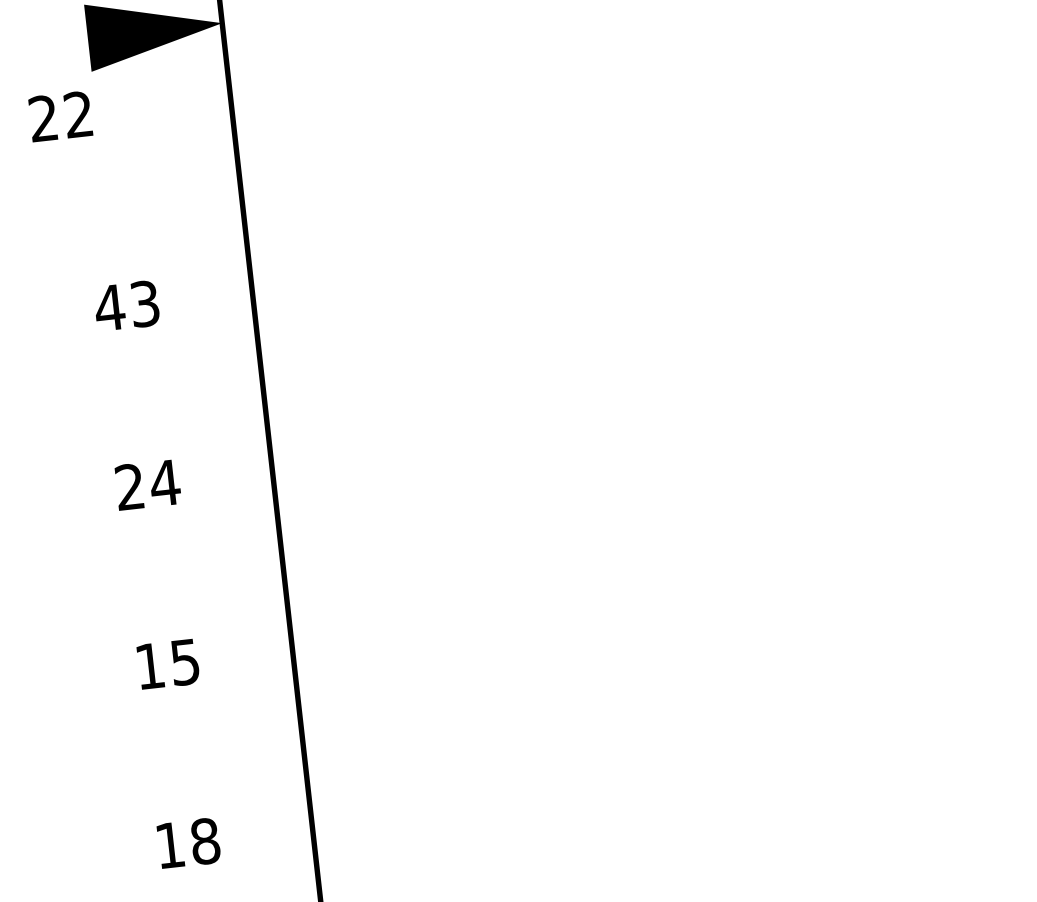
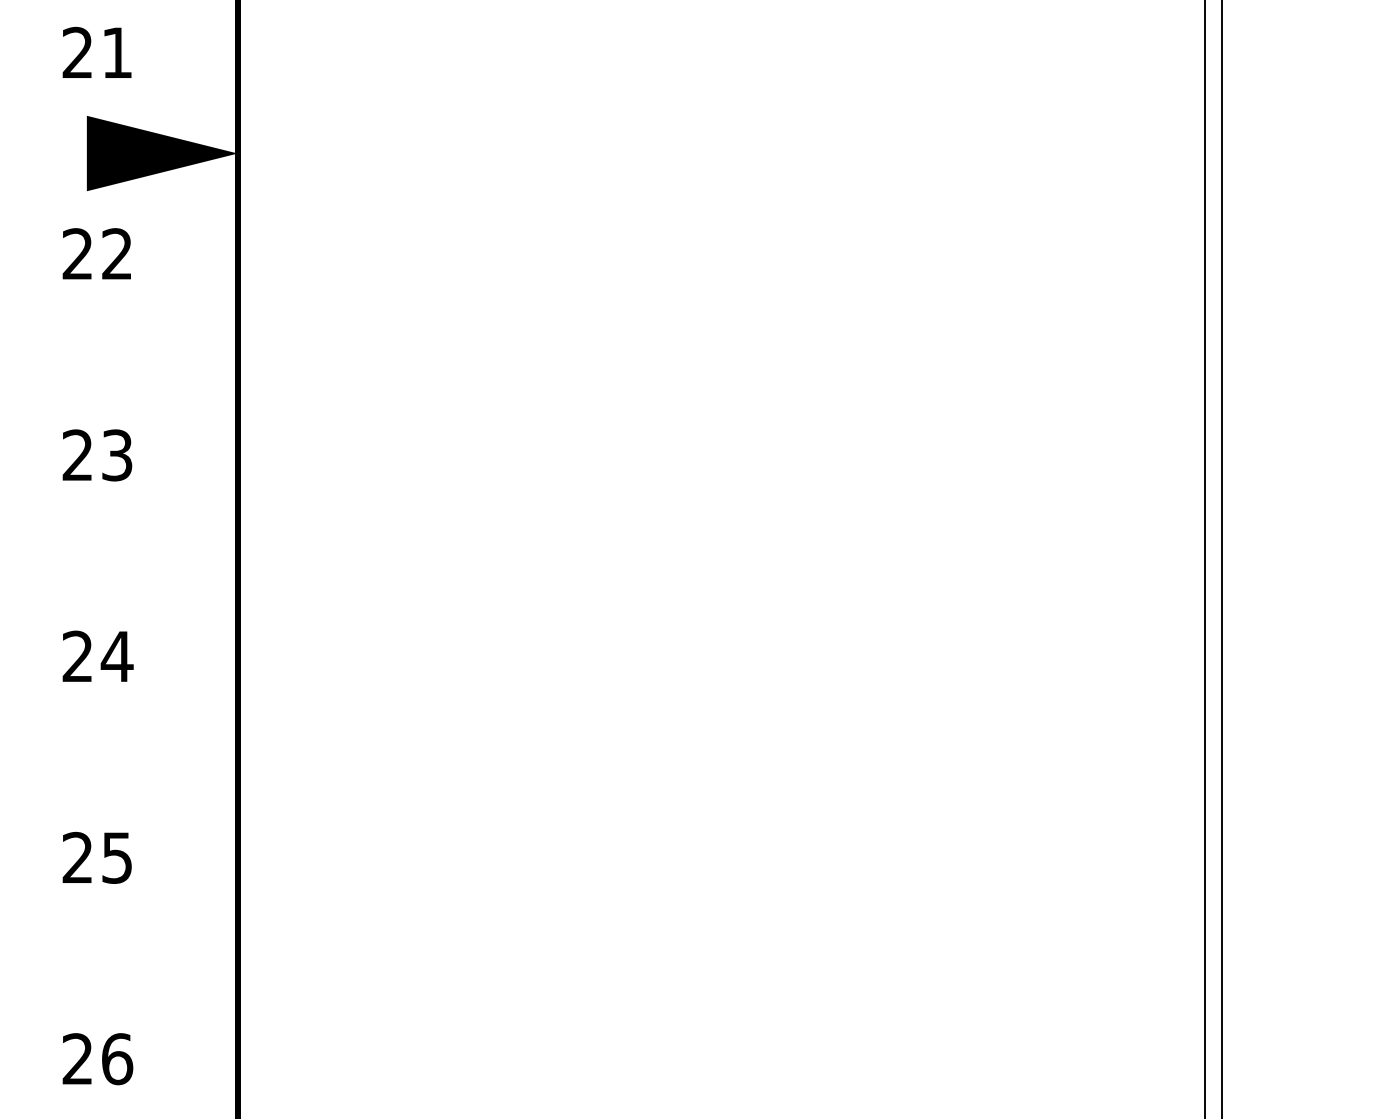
text: (60, 116) -> (96, 253), moved
text: (109, 307) -> (77, 454), 43 -> 23
text: (148, 665) -> (76, 856), 15 -> 25
text: (187, 843) -> (97, 1059), 18 -> 26

